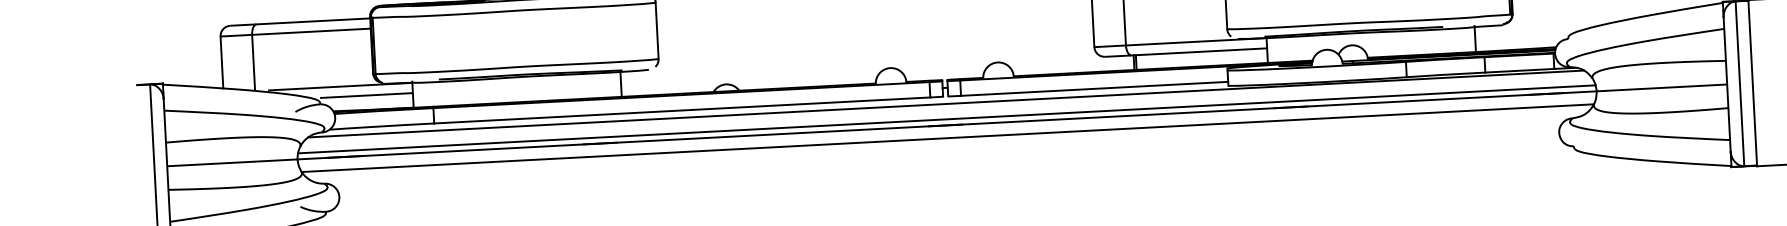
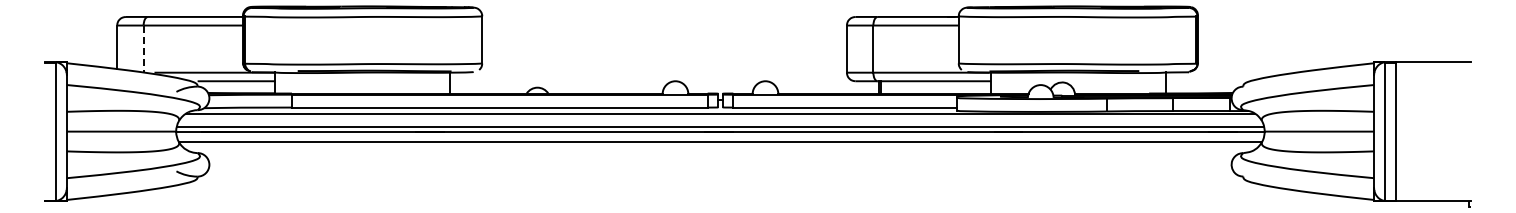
line: (253, 63) -> (143, 49), solid -> dashed

